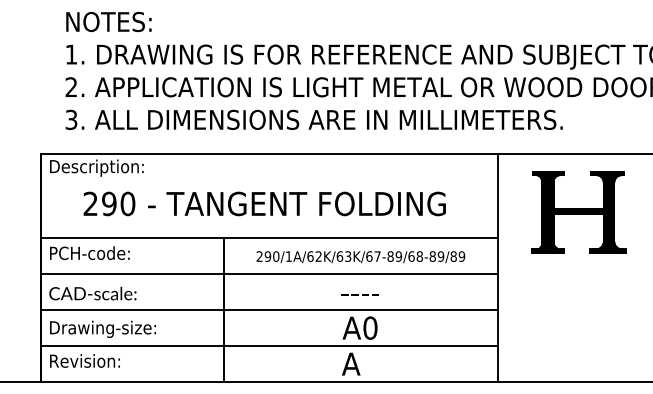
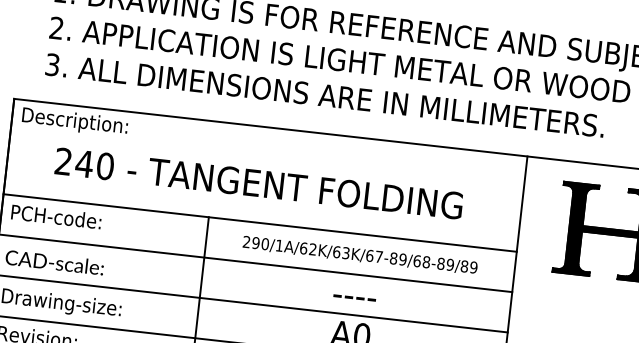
text: (109, 203) -> (84, 163), 290 -> 240

